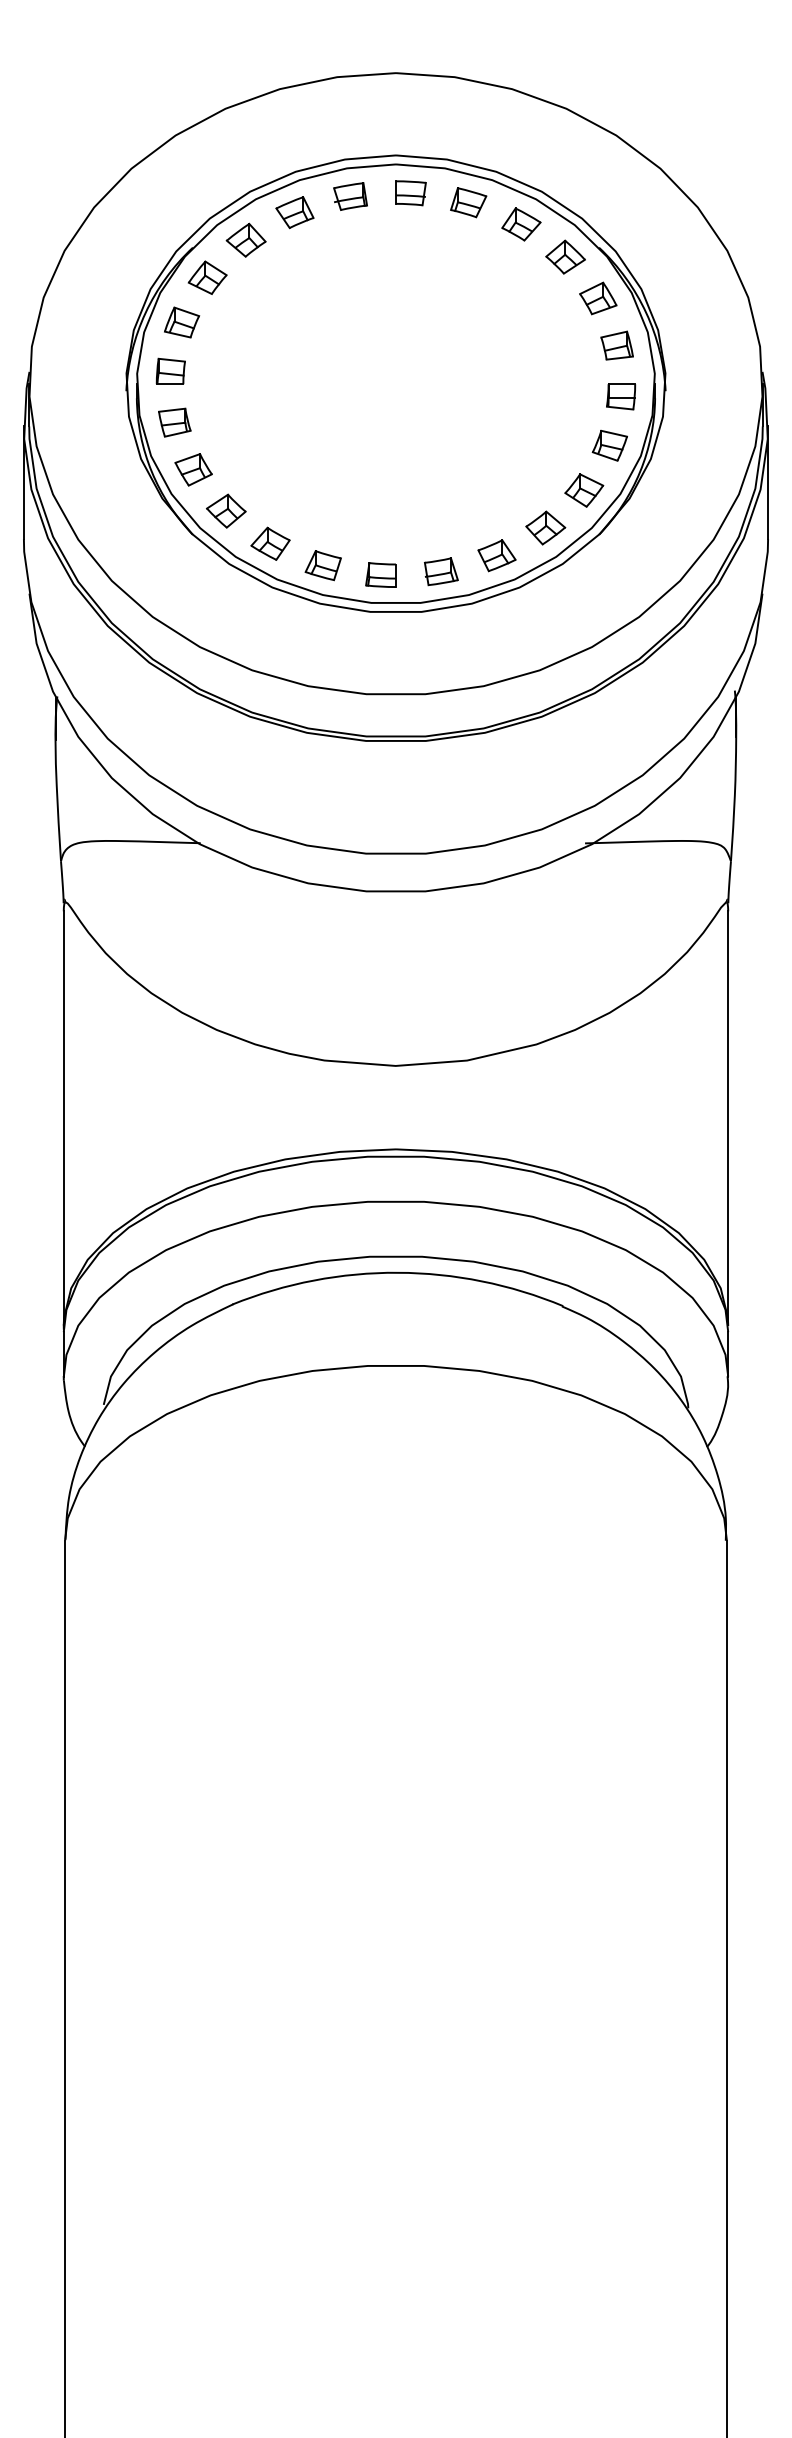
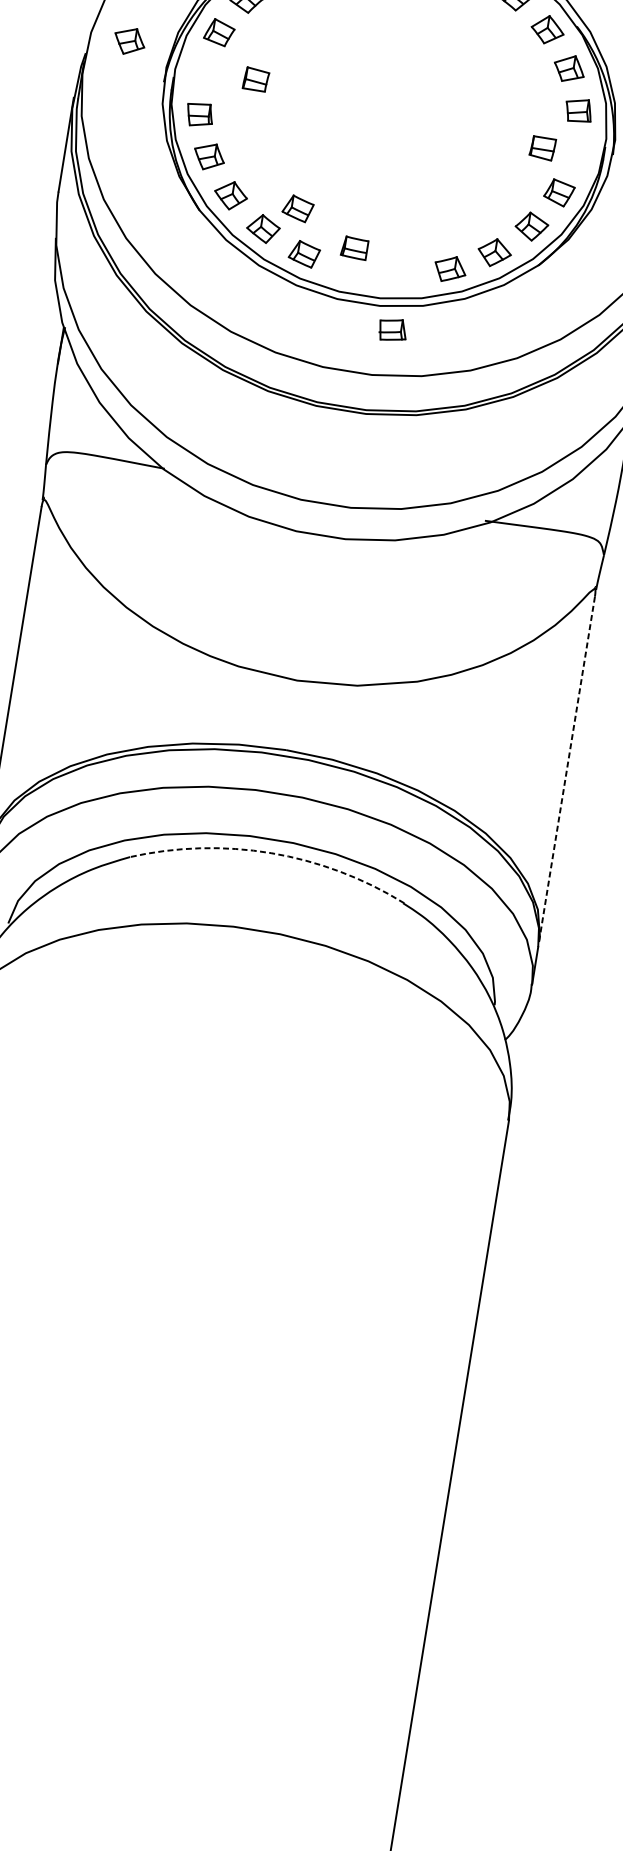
part: (78, 349) -> (129, 41), added
part: (170, 370) -> (256, 78), moved
part: (621, 396) -> (543, 148), moved
part: (306, 513) -> (297, 208), added
part: (441, 571) -> (393, 329), moved
part: (380, 574) -> (354, 247), moved
line: (728, 1118) -> (567, 769), solid -> dashed
arc: (397, 1272) -> (270, 852), solid -> dashed

